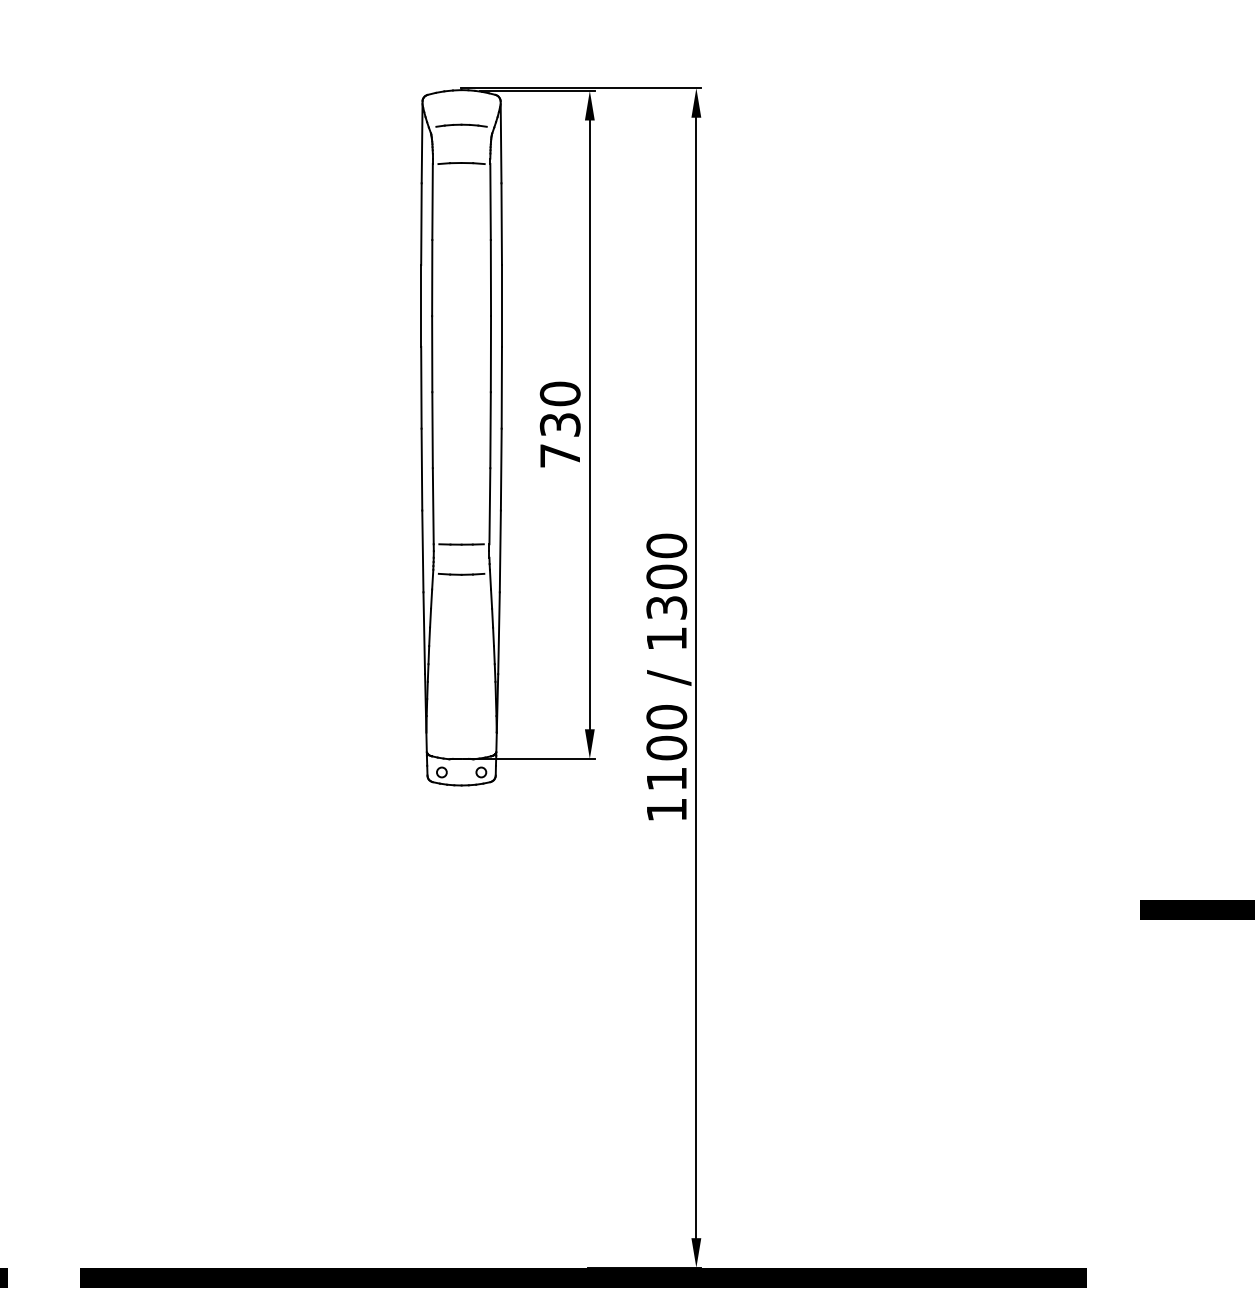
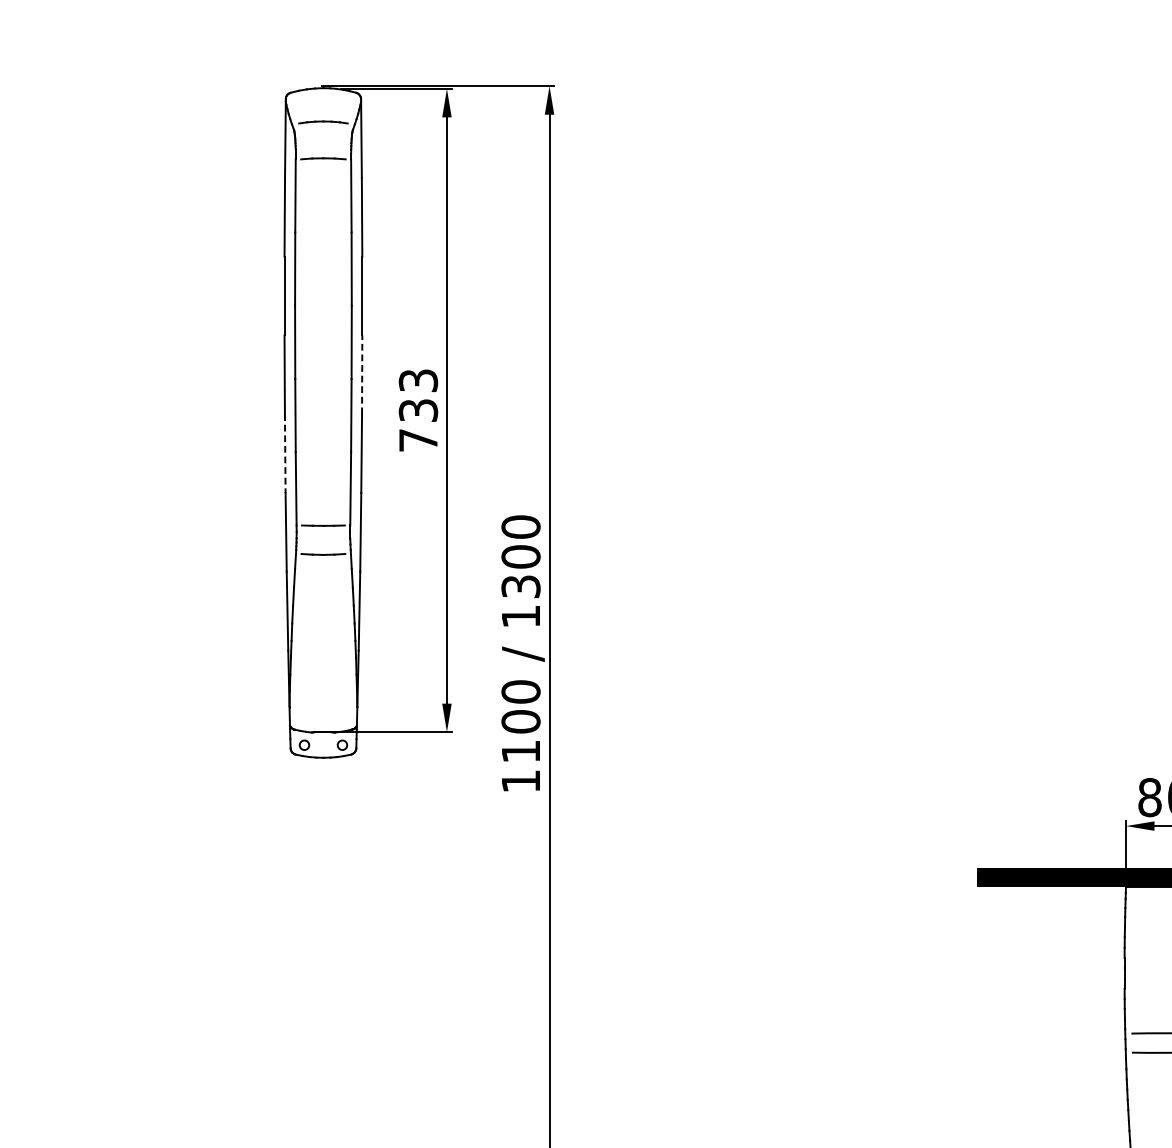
line: (501, 387) -> (361, 374), solid -> dashed
text: (559, 393) -> (417, 380), 730 -> 733
line: (421, 469) -> (284, 453), solid -> dashed

